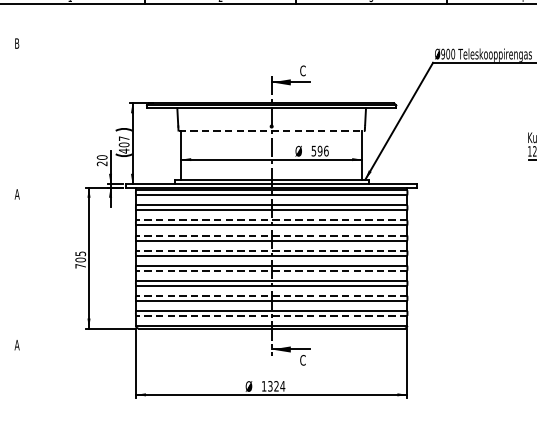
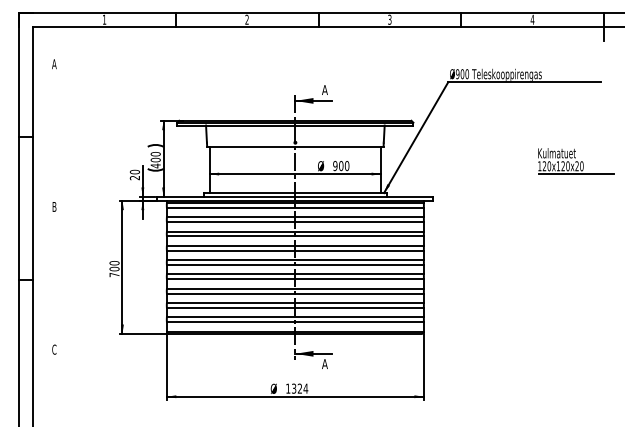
text: (17, 43) -> (54, 64), B -> A
text: (302, 71) -> (324, 90), C -> A
line: (271, 130) -> (295, 146), dashed -> solid
text: (123, 138) -> (155, 154), 407 -> 400
text: (320, 150) -> (341, 165), 596 -> 900
text: (17, 193) -> (54, 206), A -> B
line: (270, 220) -> (294, 231), dashed -> solid
line: (270, 235) -> (294, 245), dashed -> solid
line: (270, 250) -> (294, 260), dashed -> solid
text: (80, 254) -> (114, 263), 705 -> 700
line: (270, 270) -> (294, 279), dashed -> solid
line: (270, 296) -> (294, 303), dashed -> solid
line: (270, 316) -> (294, 322), dashed -> solid
text: (17, 344) -> (54, 349), A -> C
text: (302, 360) -> (324, 364), C -> A

